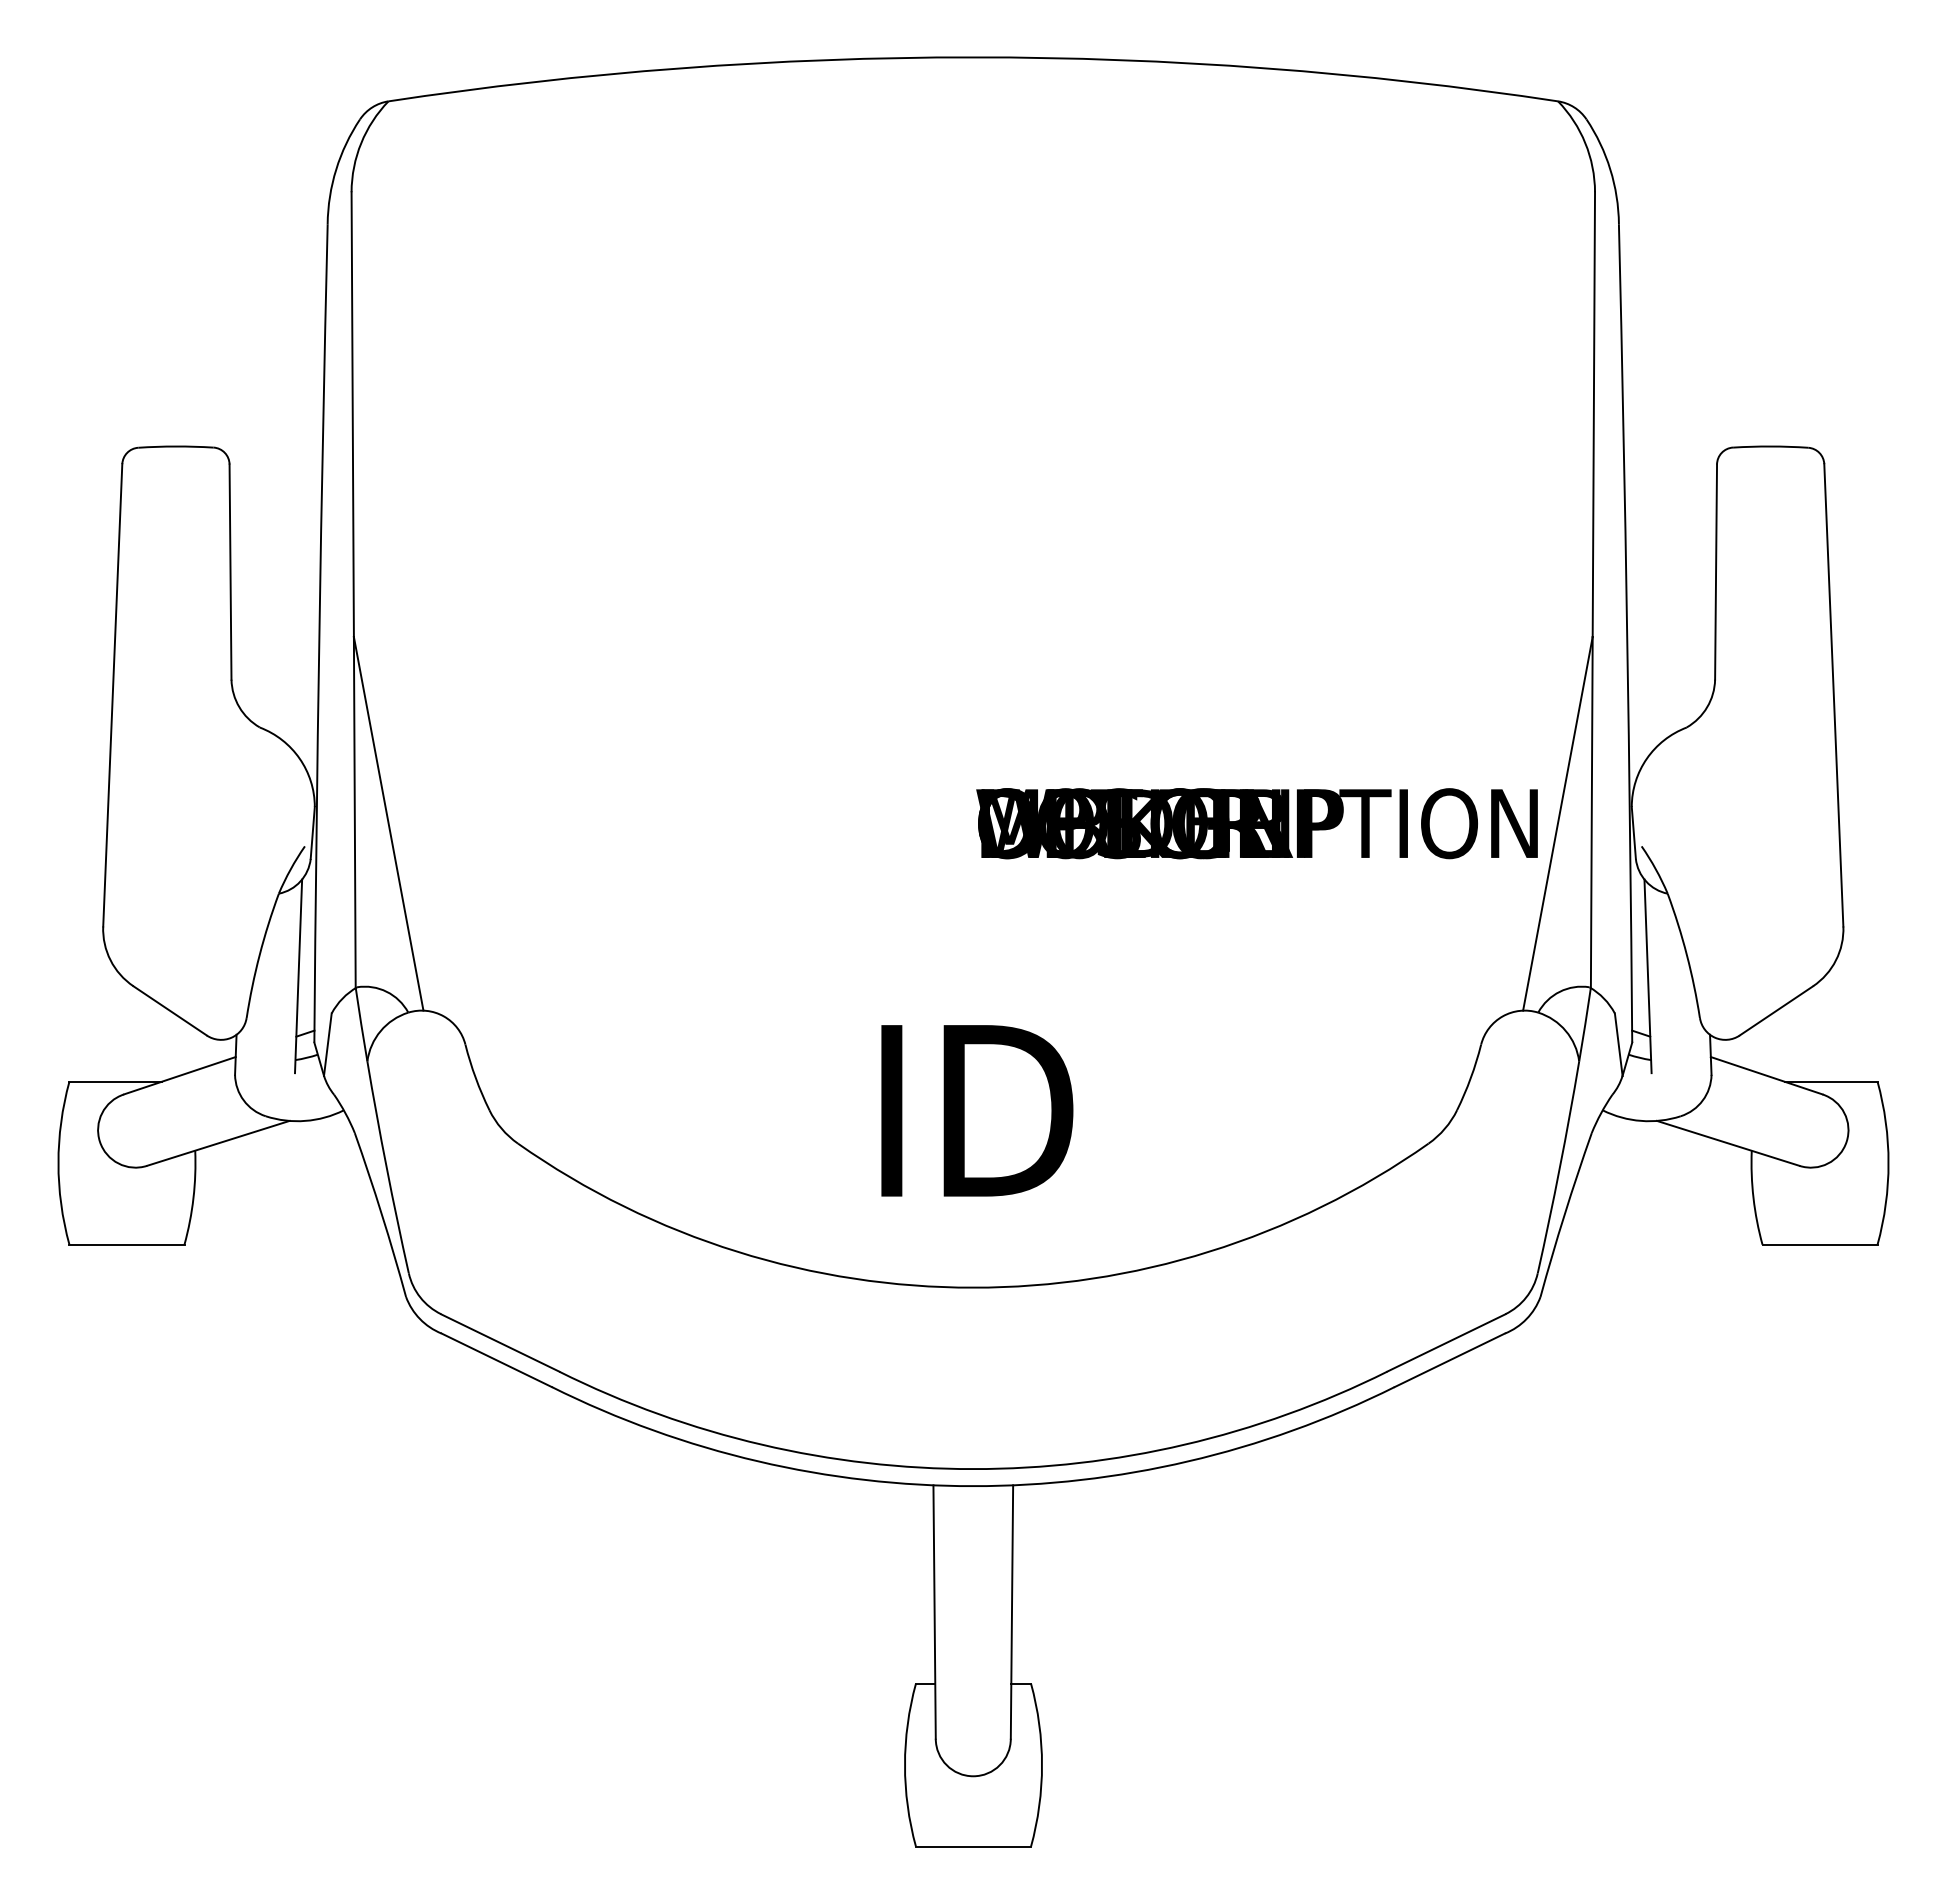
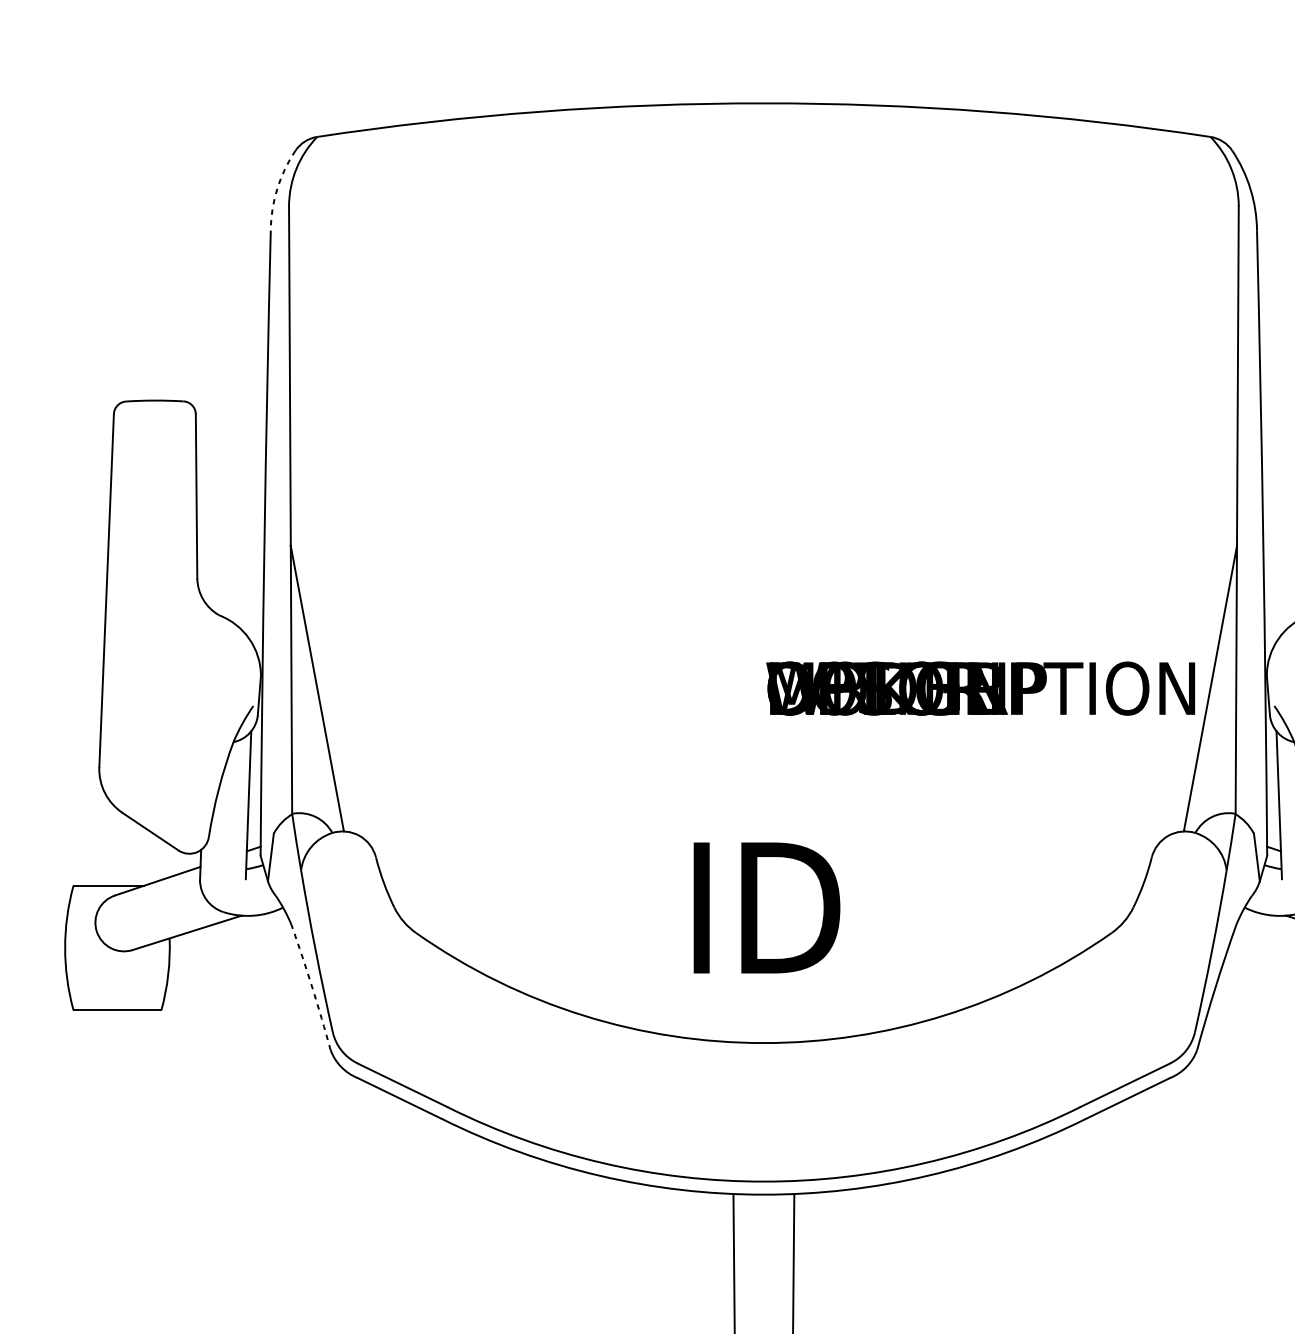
arc: (336, 169) -> (277, 188), solid -> dashed
arc: (381, 1214) -> (311, 987), solid -> dashed

